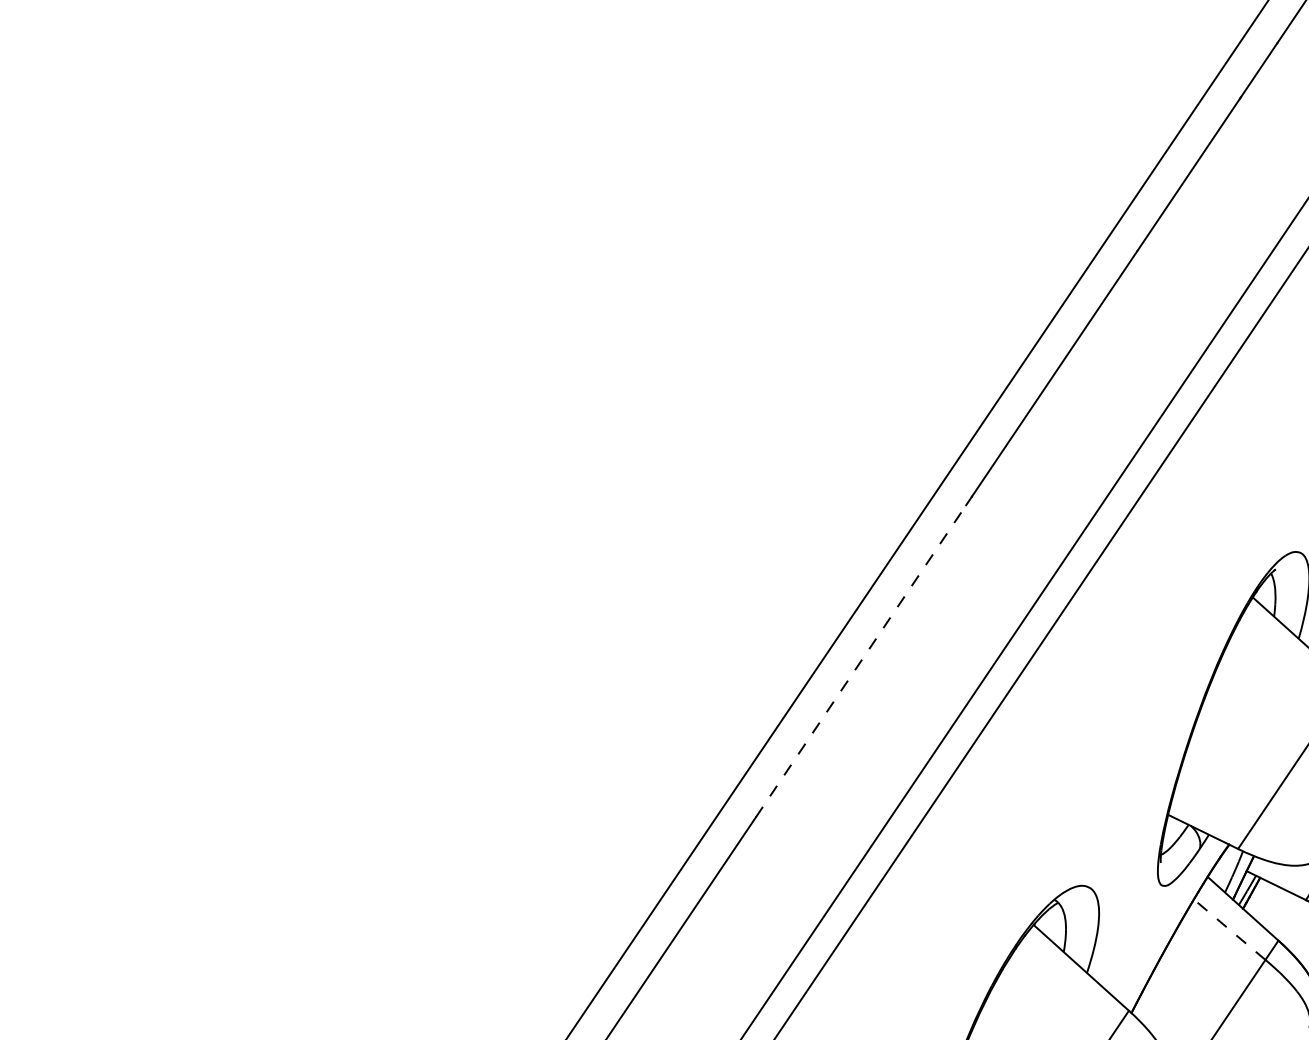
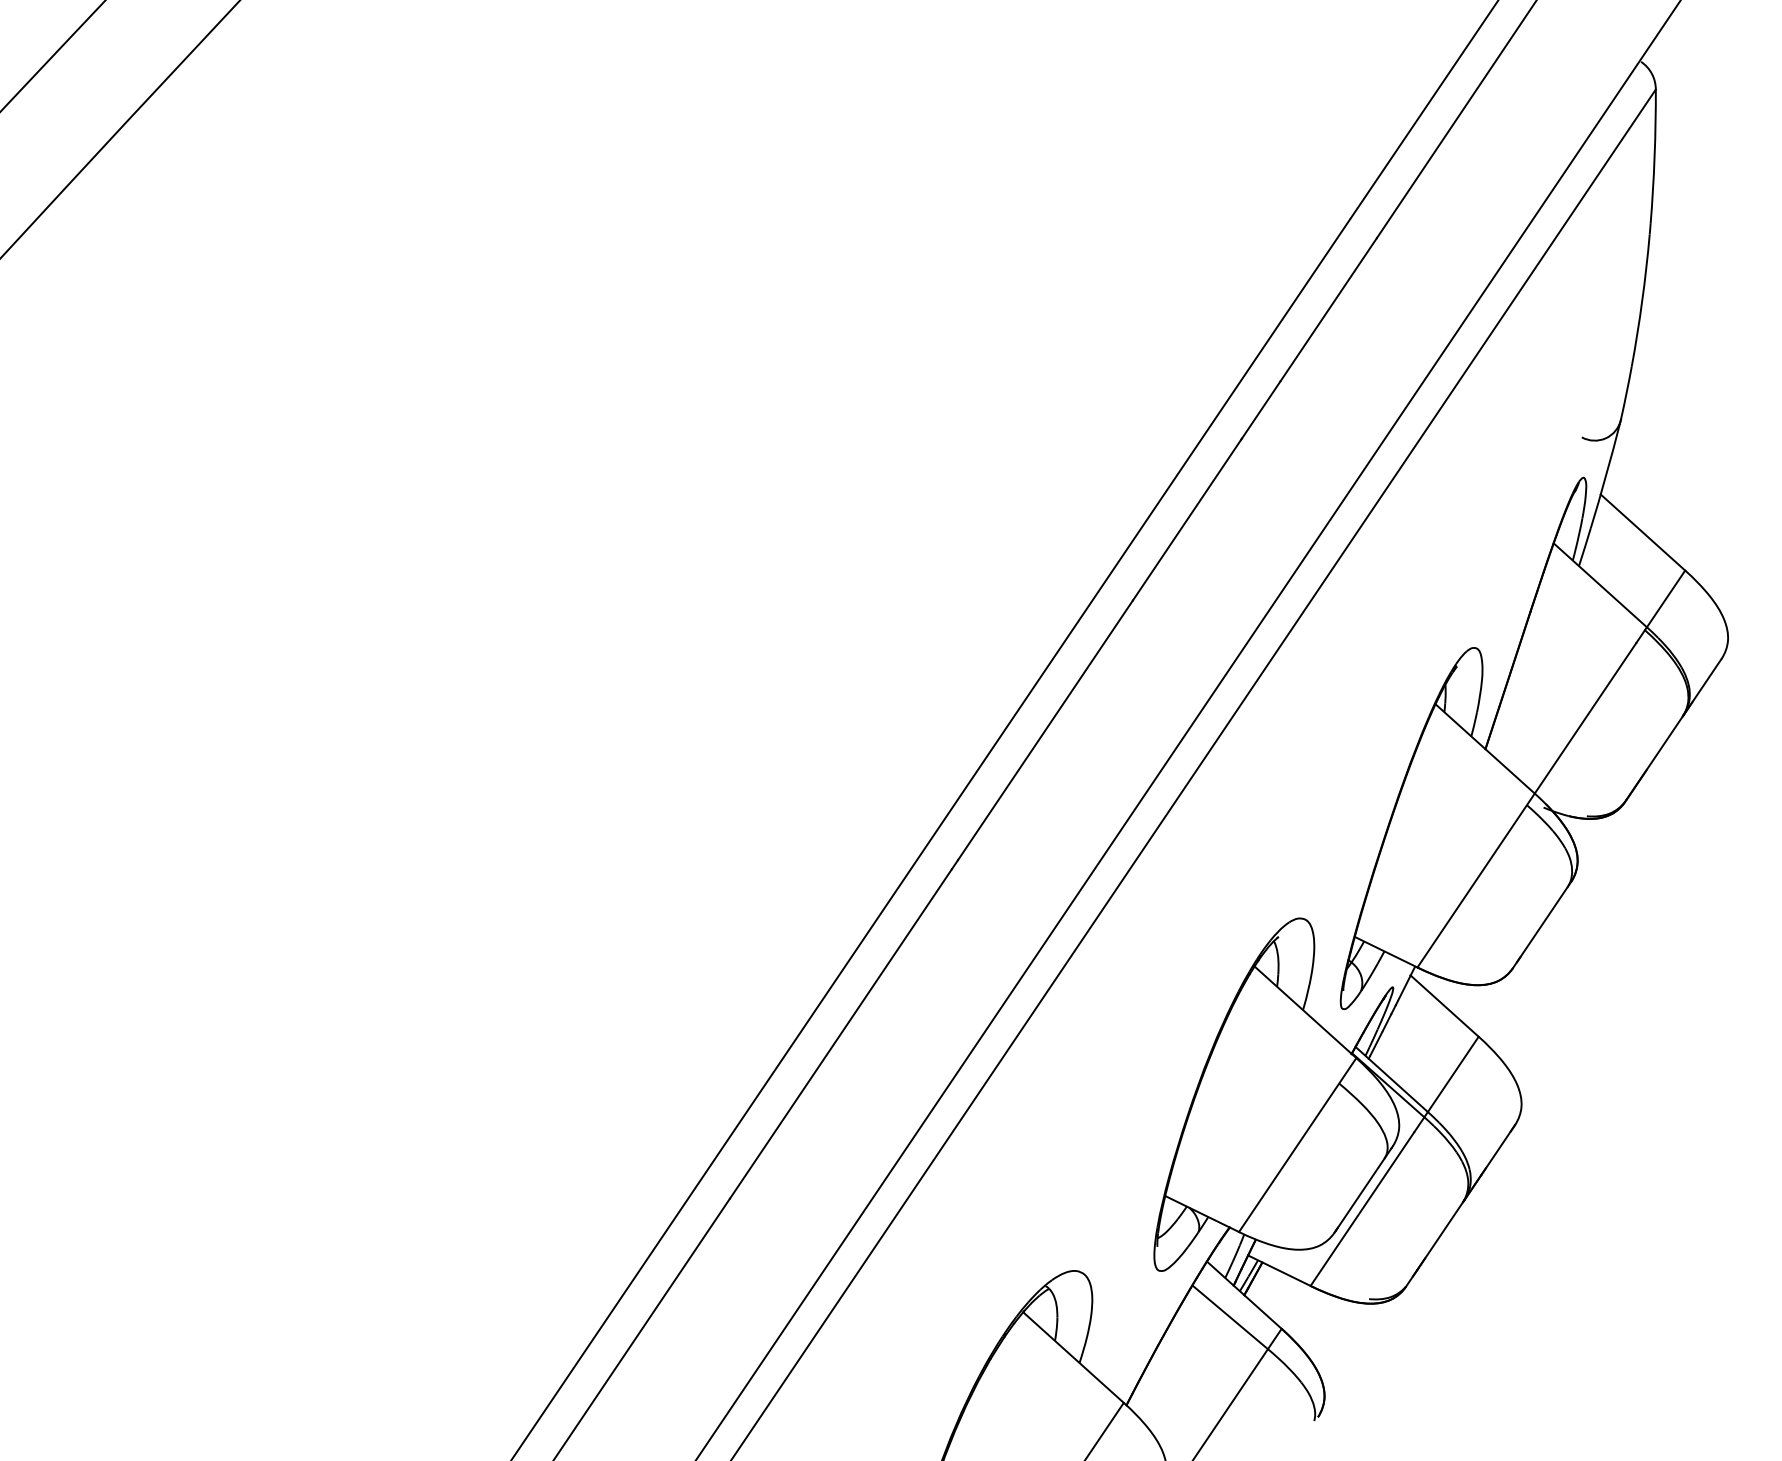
line: (860, 660) -> (840, 1033), dashed -> solid
line: (1229, 929) -> (1229, 1317), dashed -> solid

